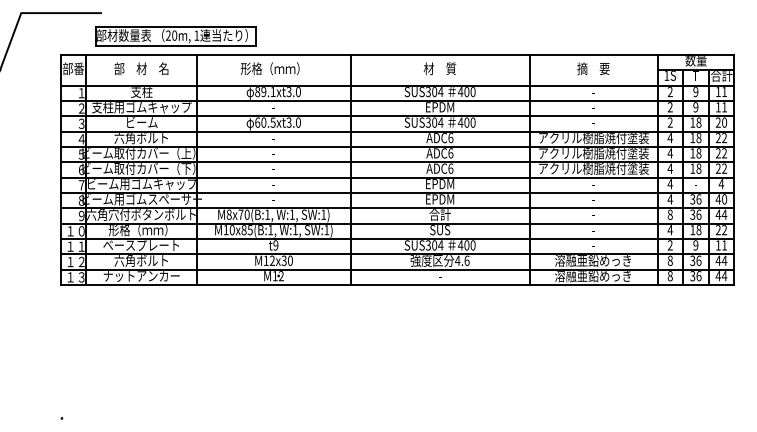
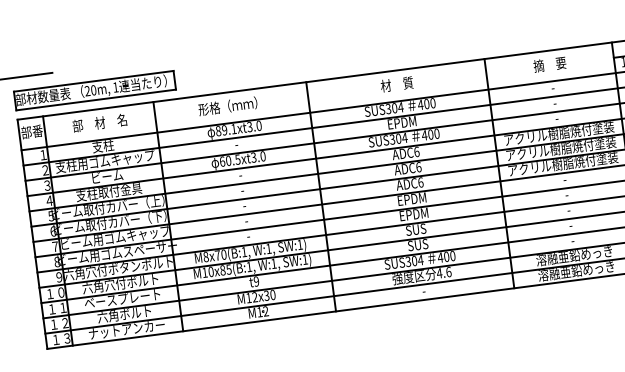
part: (175, 36) -> (94, 91), moved
text: (141, 138) -> (108, 192), 六角ボルト -> 支柱取付金具
text: (439, 214) -> (415, 229), 合計 -> SUS
text: (140, 230) -> (119, 284), 形格（ｍｍ） -> 六角穴付ボルト

